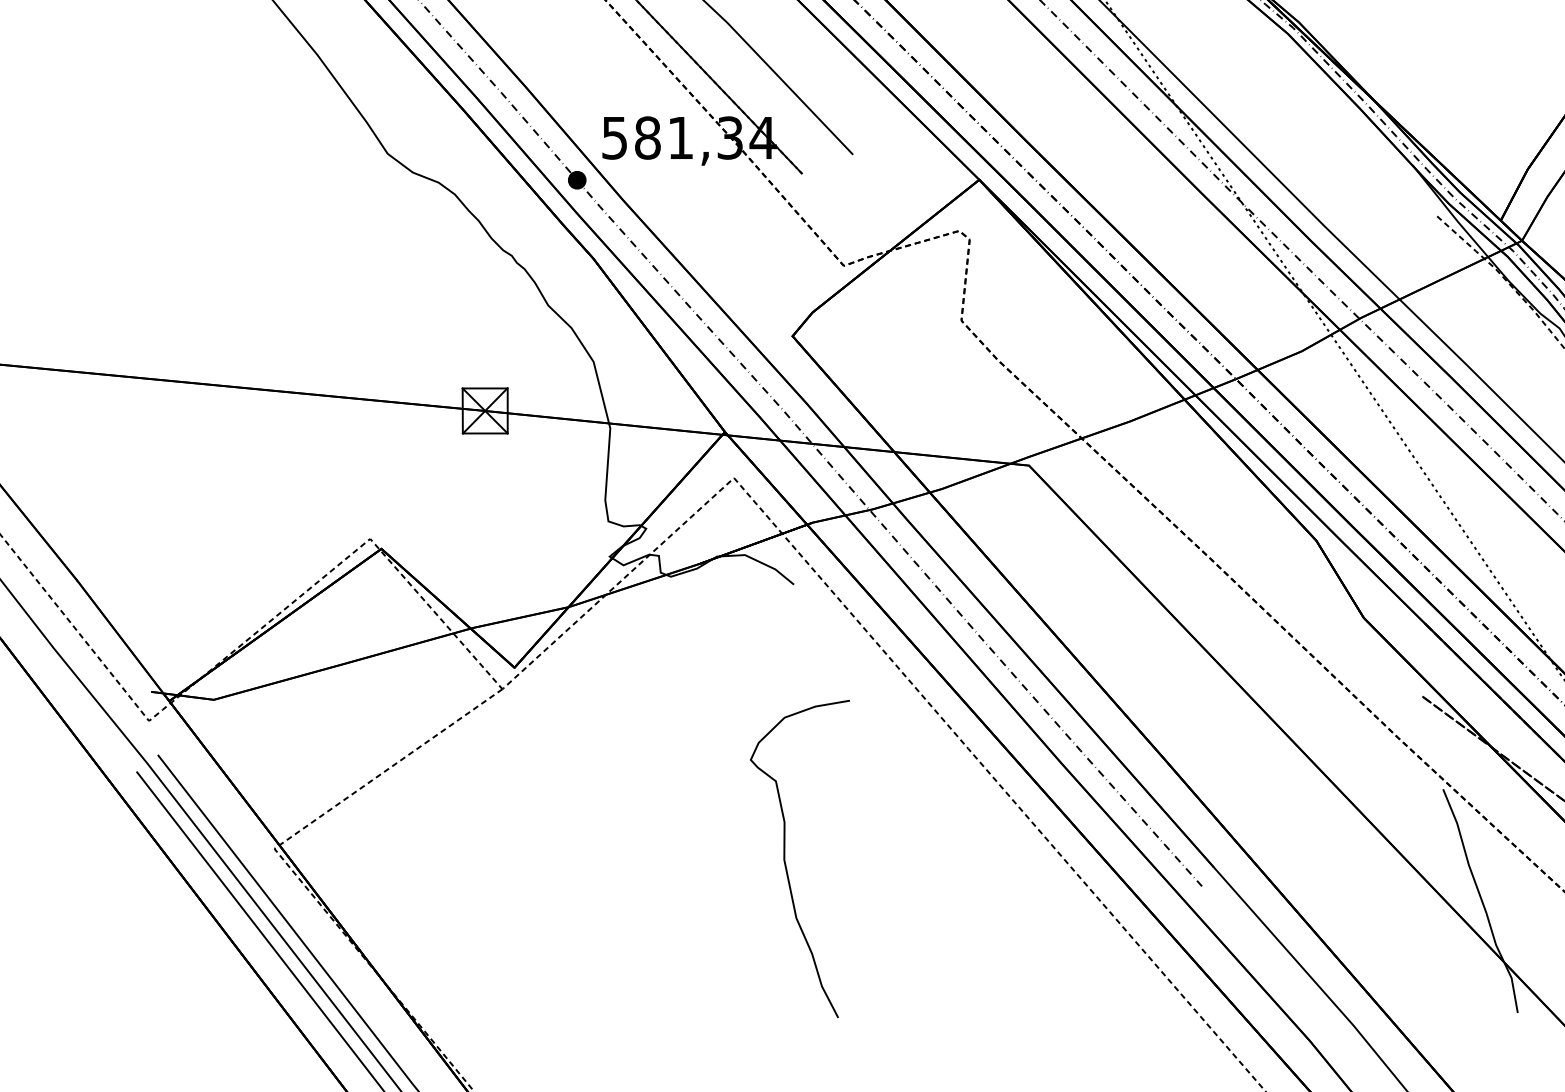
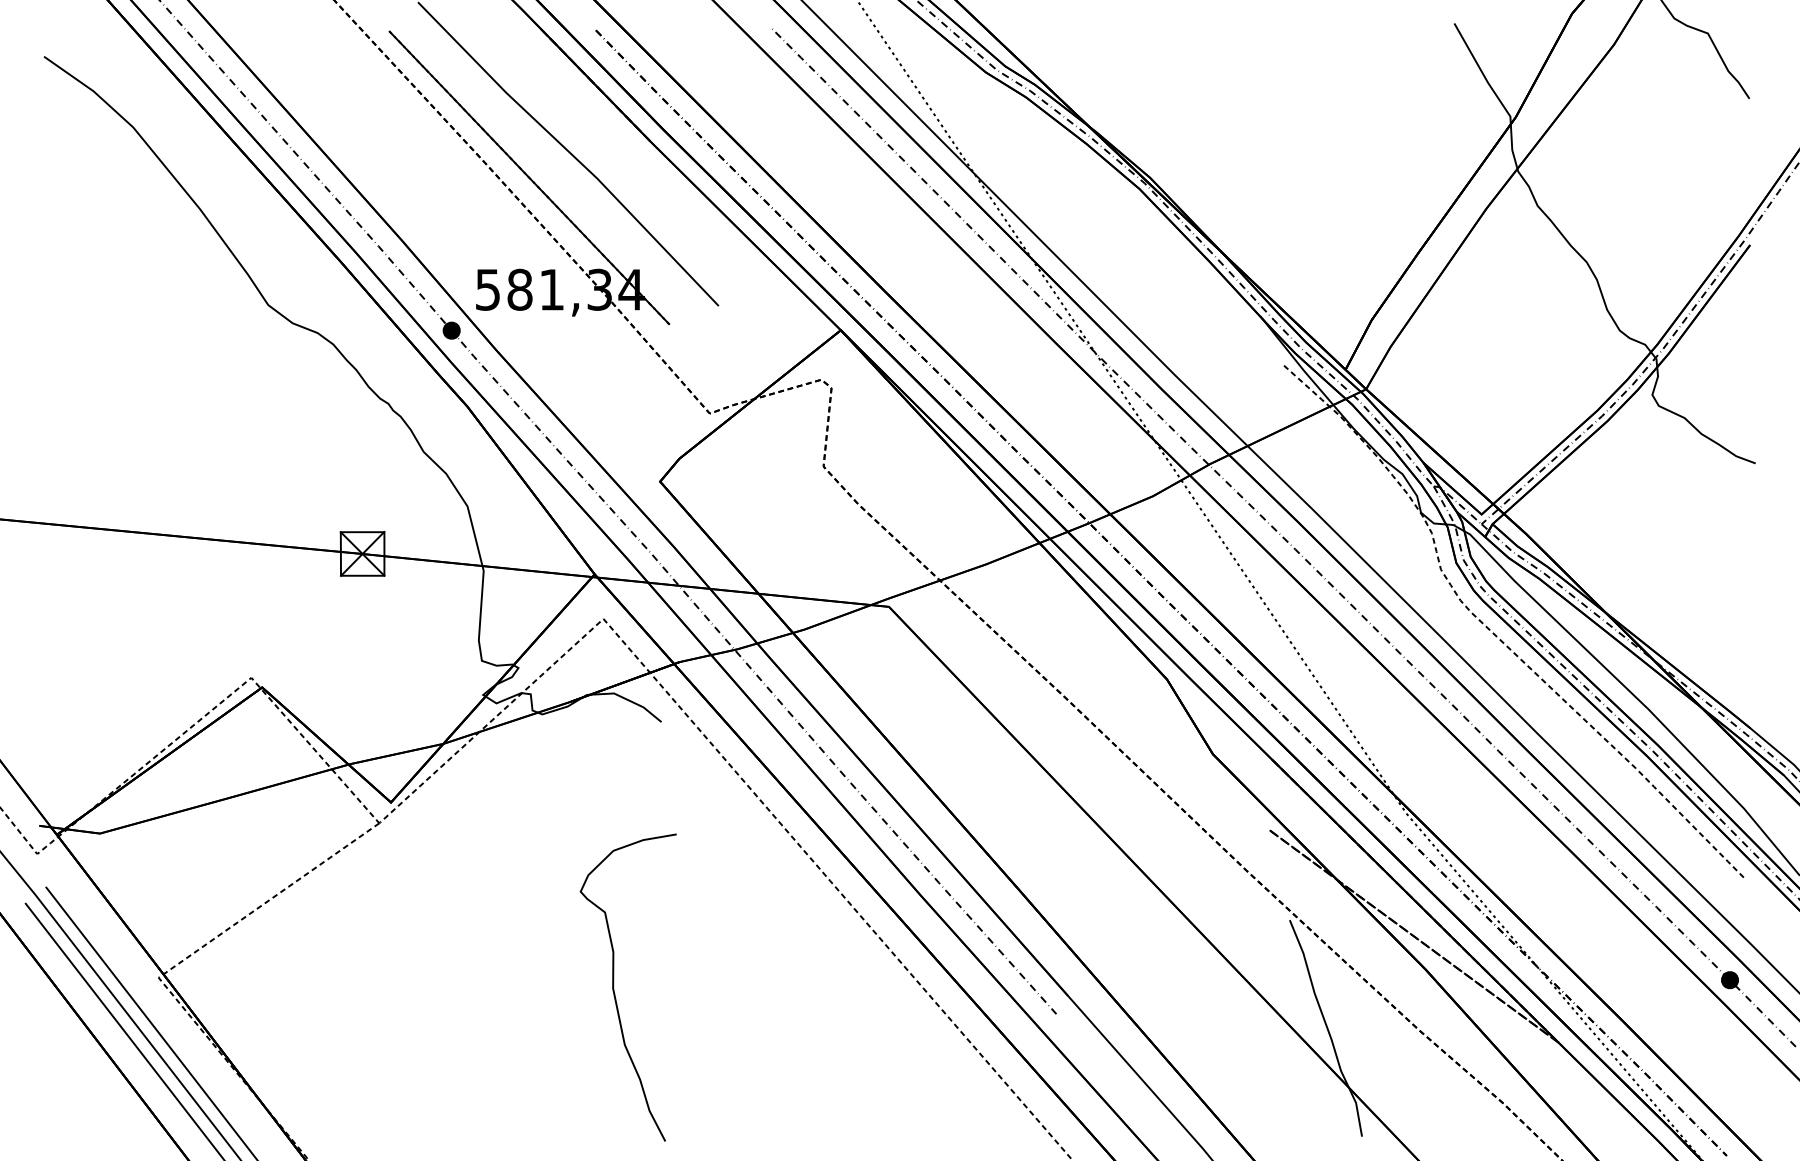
curve: (785, 859) -> (614, 988), moved

